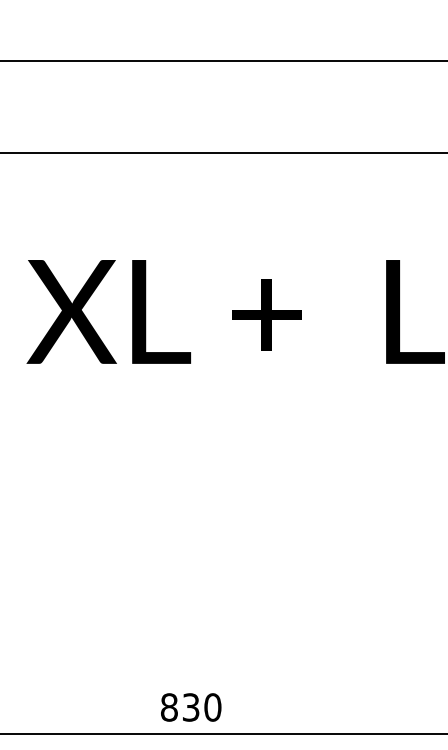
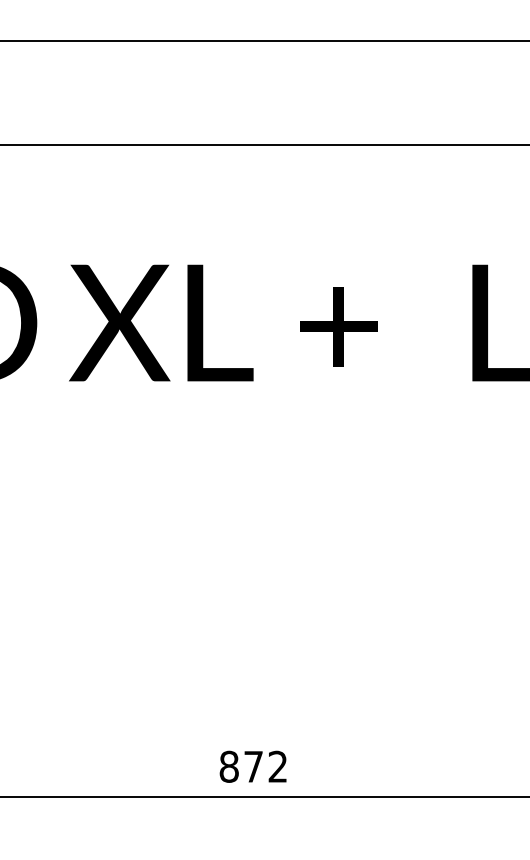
text: (201, 707) -> (265, 766), 830 -> 872

